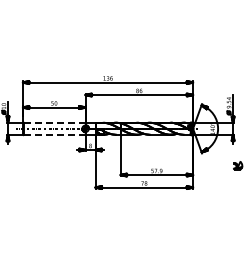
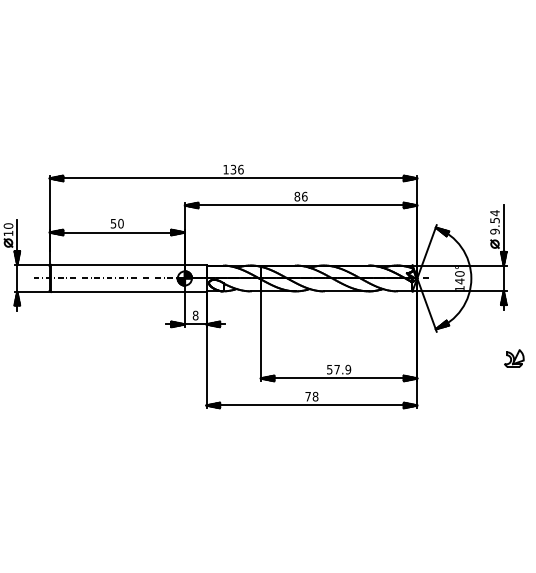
line: (54, 122) -> (117, 264), dashed -> solid
line: (54, 135) -> (117, 292), dashed -> solid

